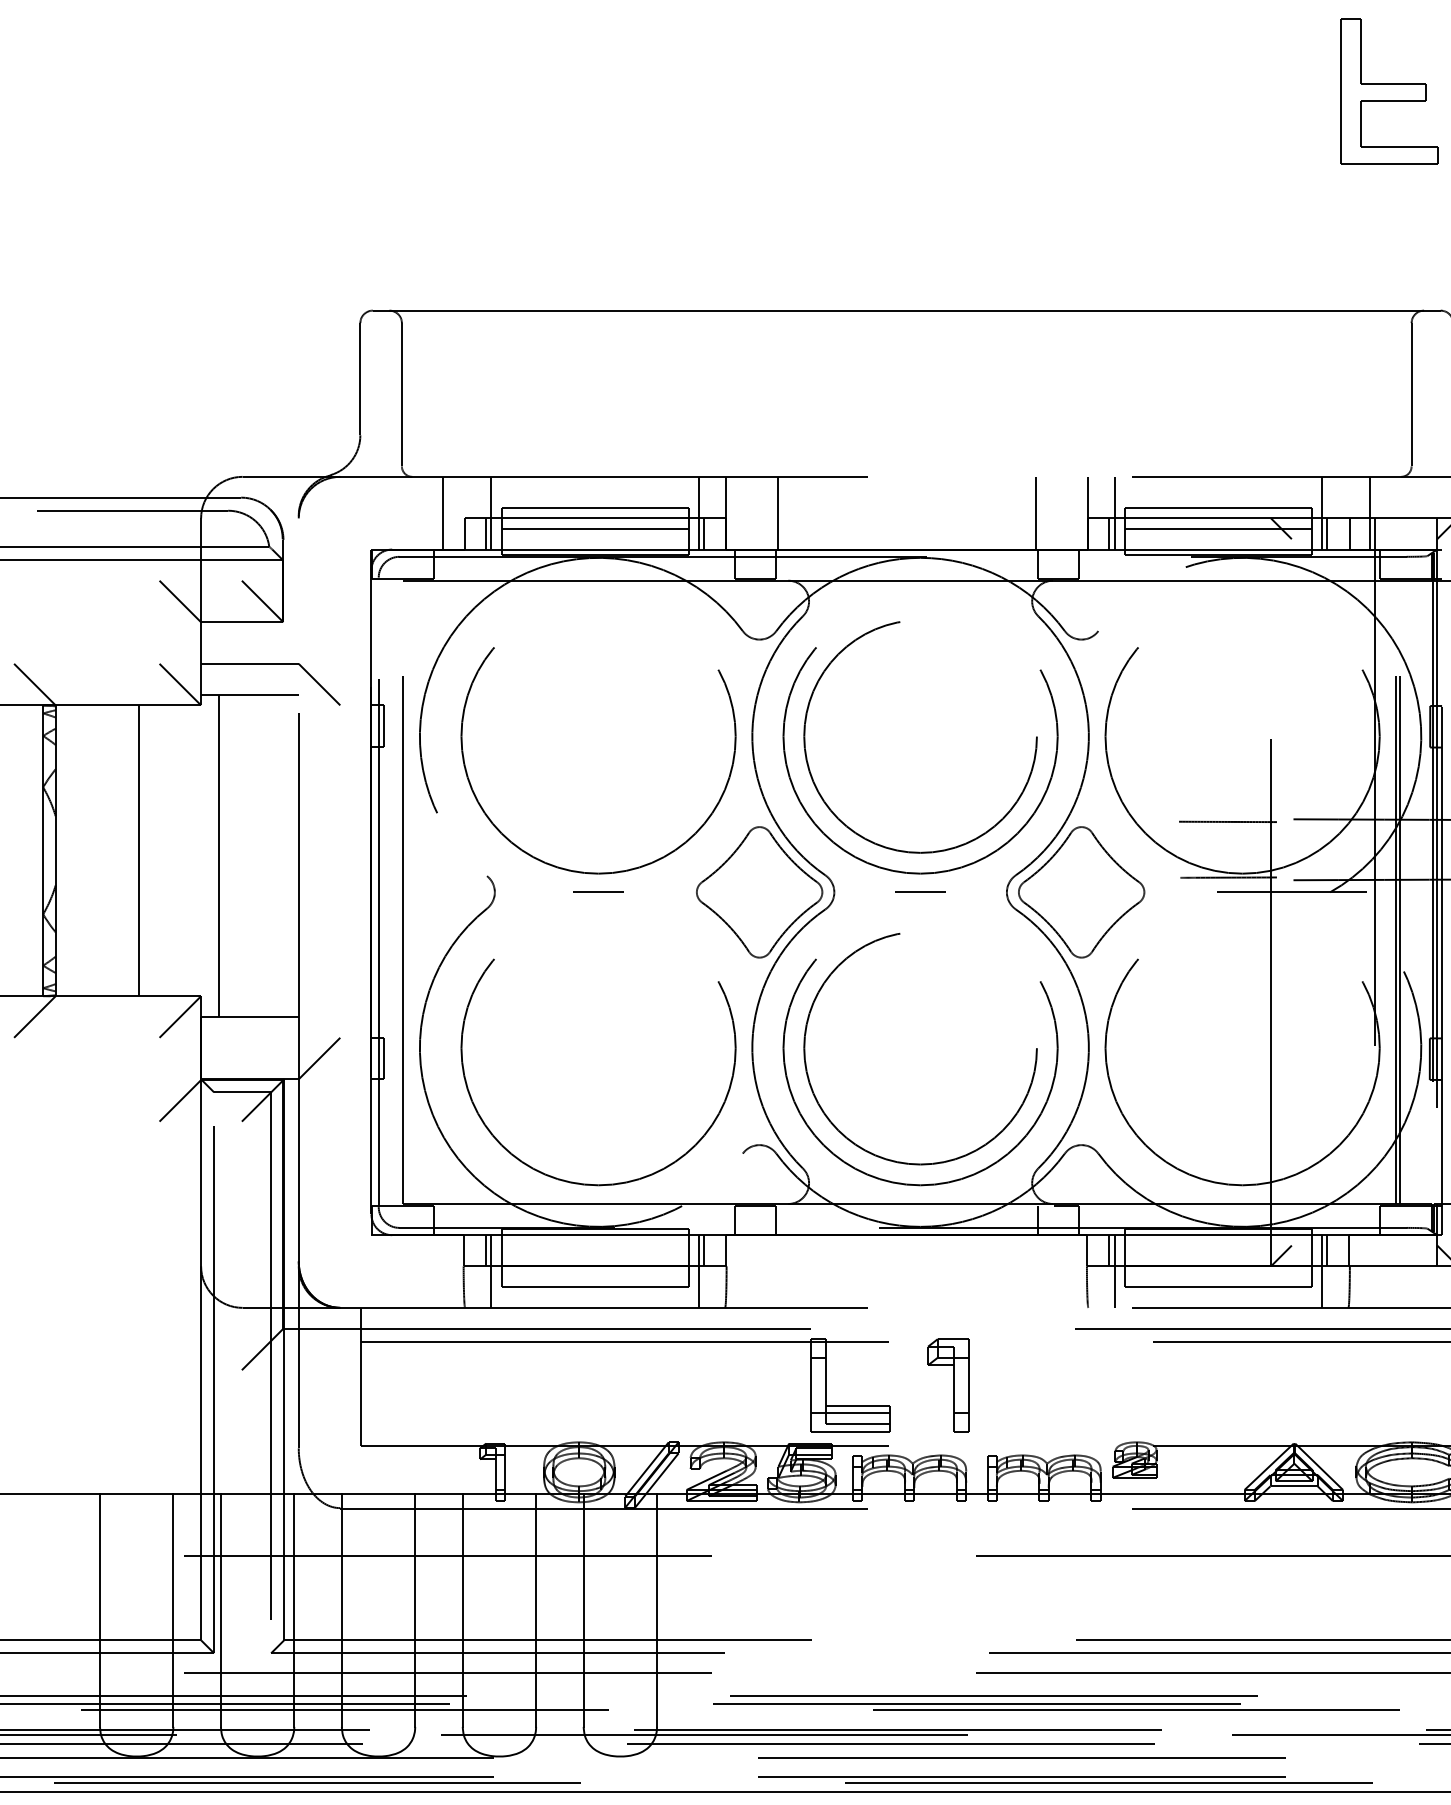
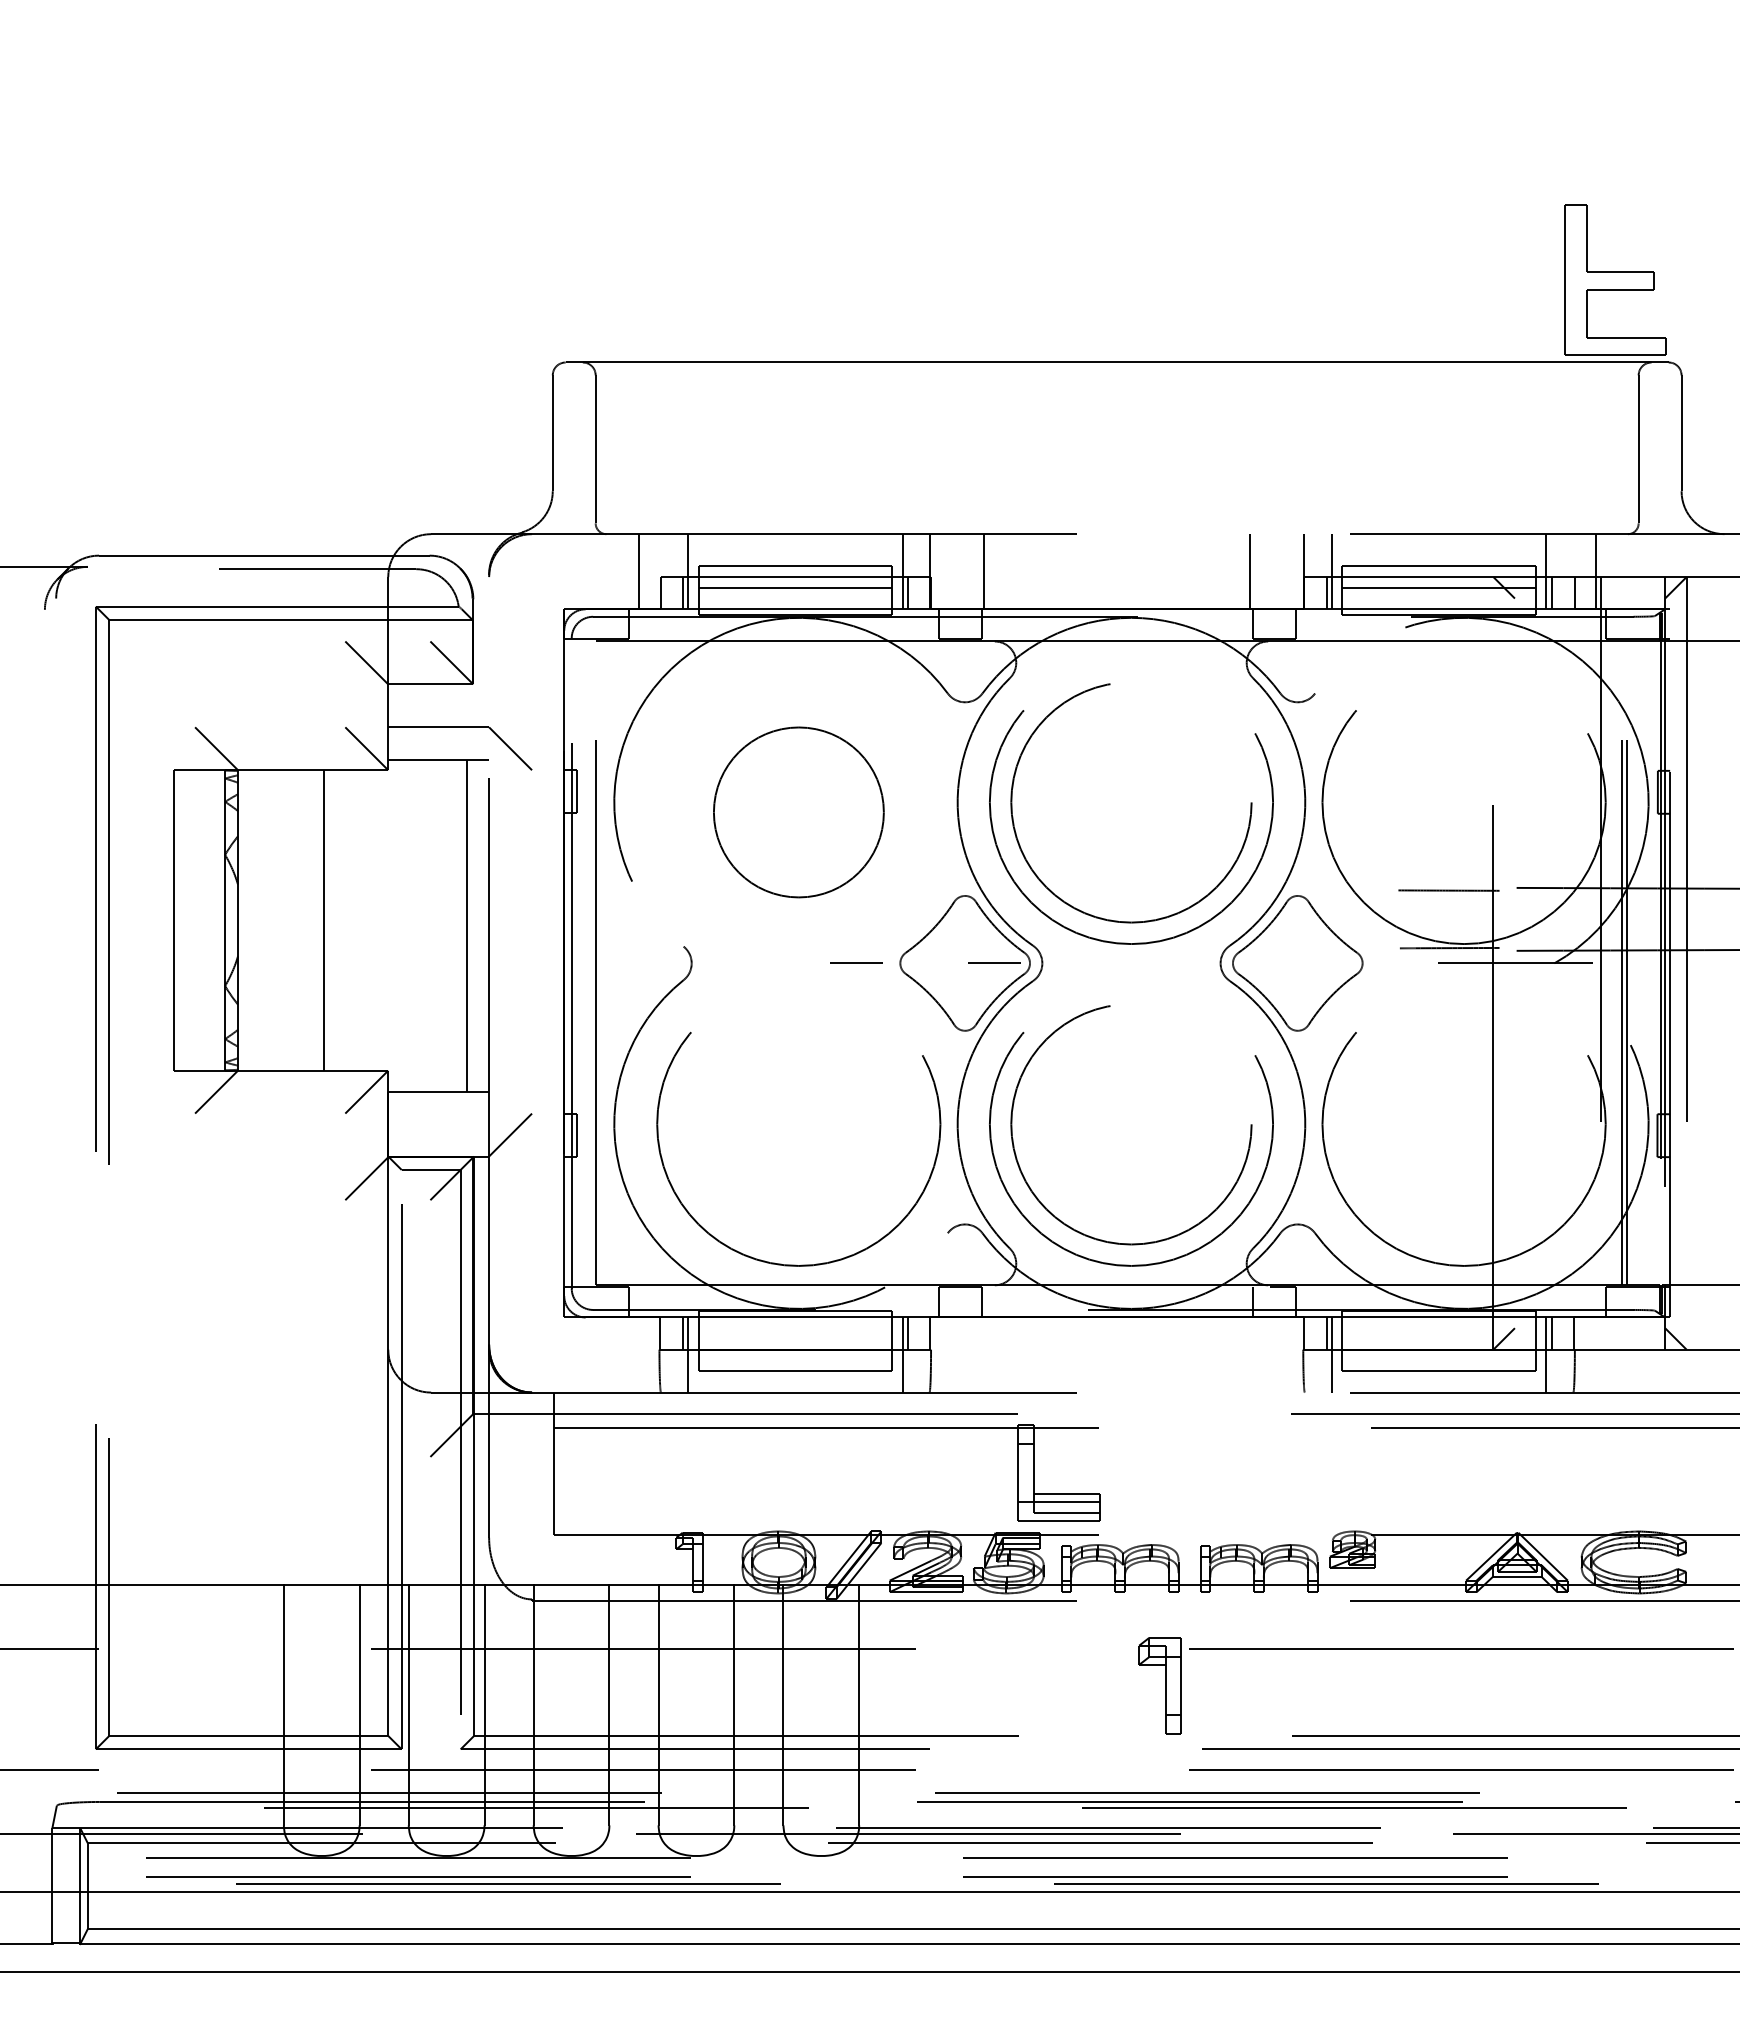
part: (1389, 90) -> (1615, 279), moved
circle: (598, 760) -> (798, 827), size x0.6
line: (218, 855) -> (466, 925), moved
line: (598, 891) -> (856, 962), moved
line: (920, 891) -> (994, 962), moved
part: (947, 1385) -> (1159, 1685), moved

